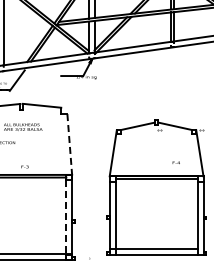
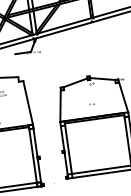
line: (69, 144) -> (27, 102), dashed -> solid
text: (175, 162) -> (91, 104), moved
line: (66, 220) -> (33, 158), dashed -> solid

